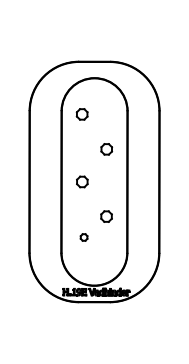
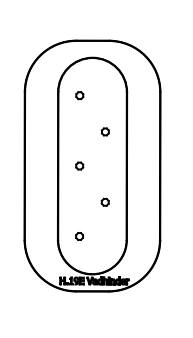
part: (82, 114) -> (79, 95), size x0.62
part: (106, 148) -> (105, 131), size x0.62
part: (81, 181) -> (78, 165), size x0.62
part: (106, 216) -> (105, 202), size x0.62
part: (83, 237) -> (78, 236), moved

